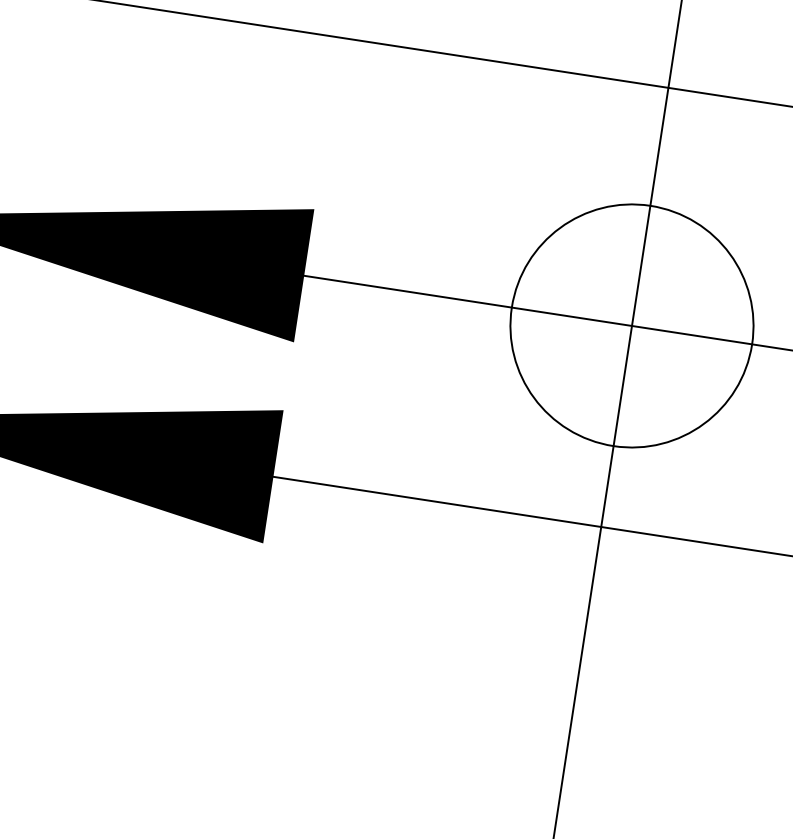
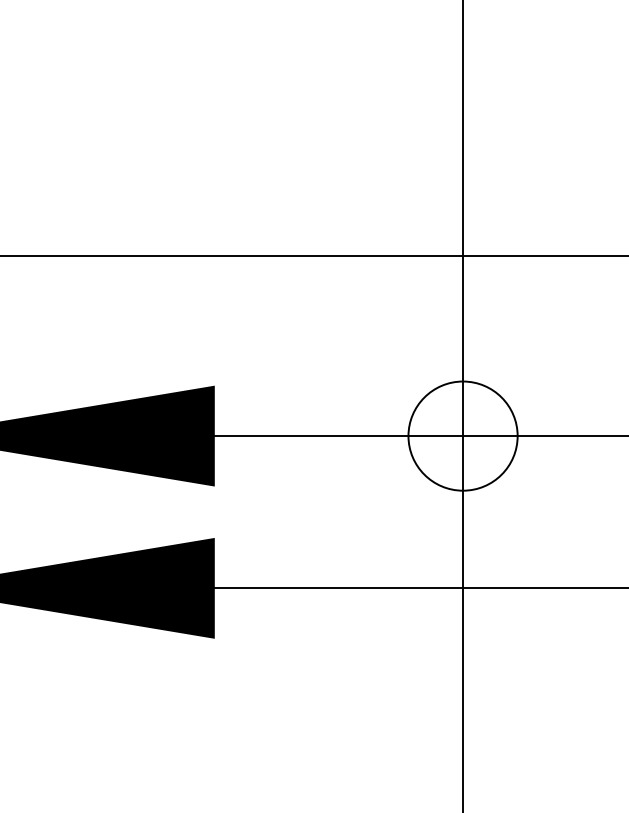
circle: (632, 326) -> (463, 436), size x0.6

